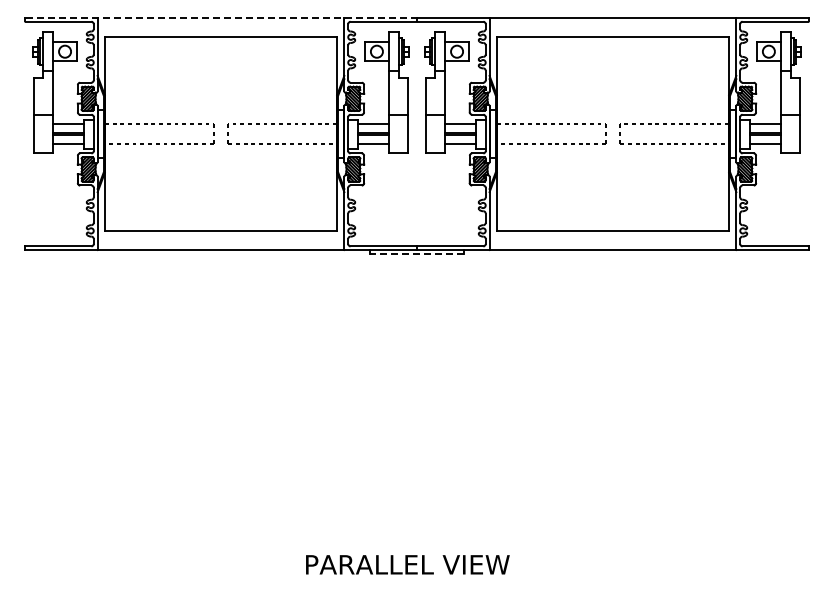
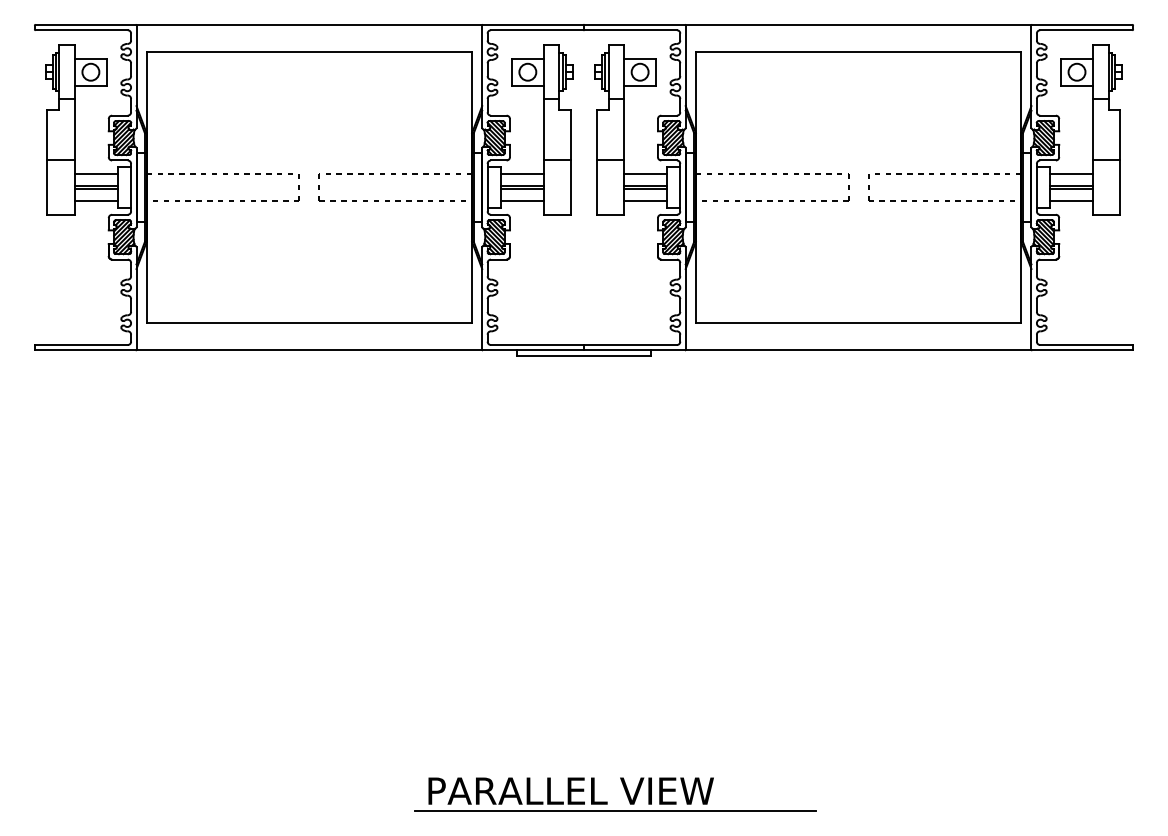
line: (221, 17) -> (310, 24), dashed -> solid
line: (416, 254) -> (583, 356), dashed -> solid
line: (439, 579) -> (615, 811), added

